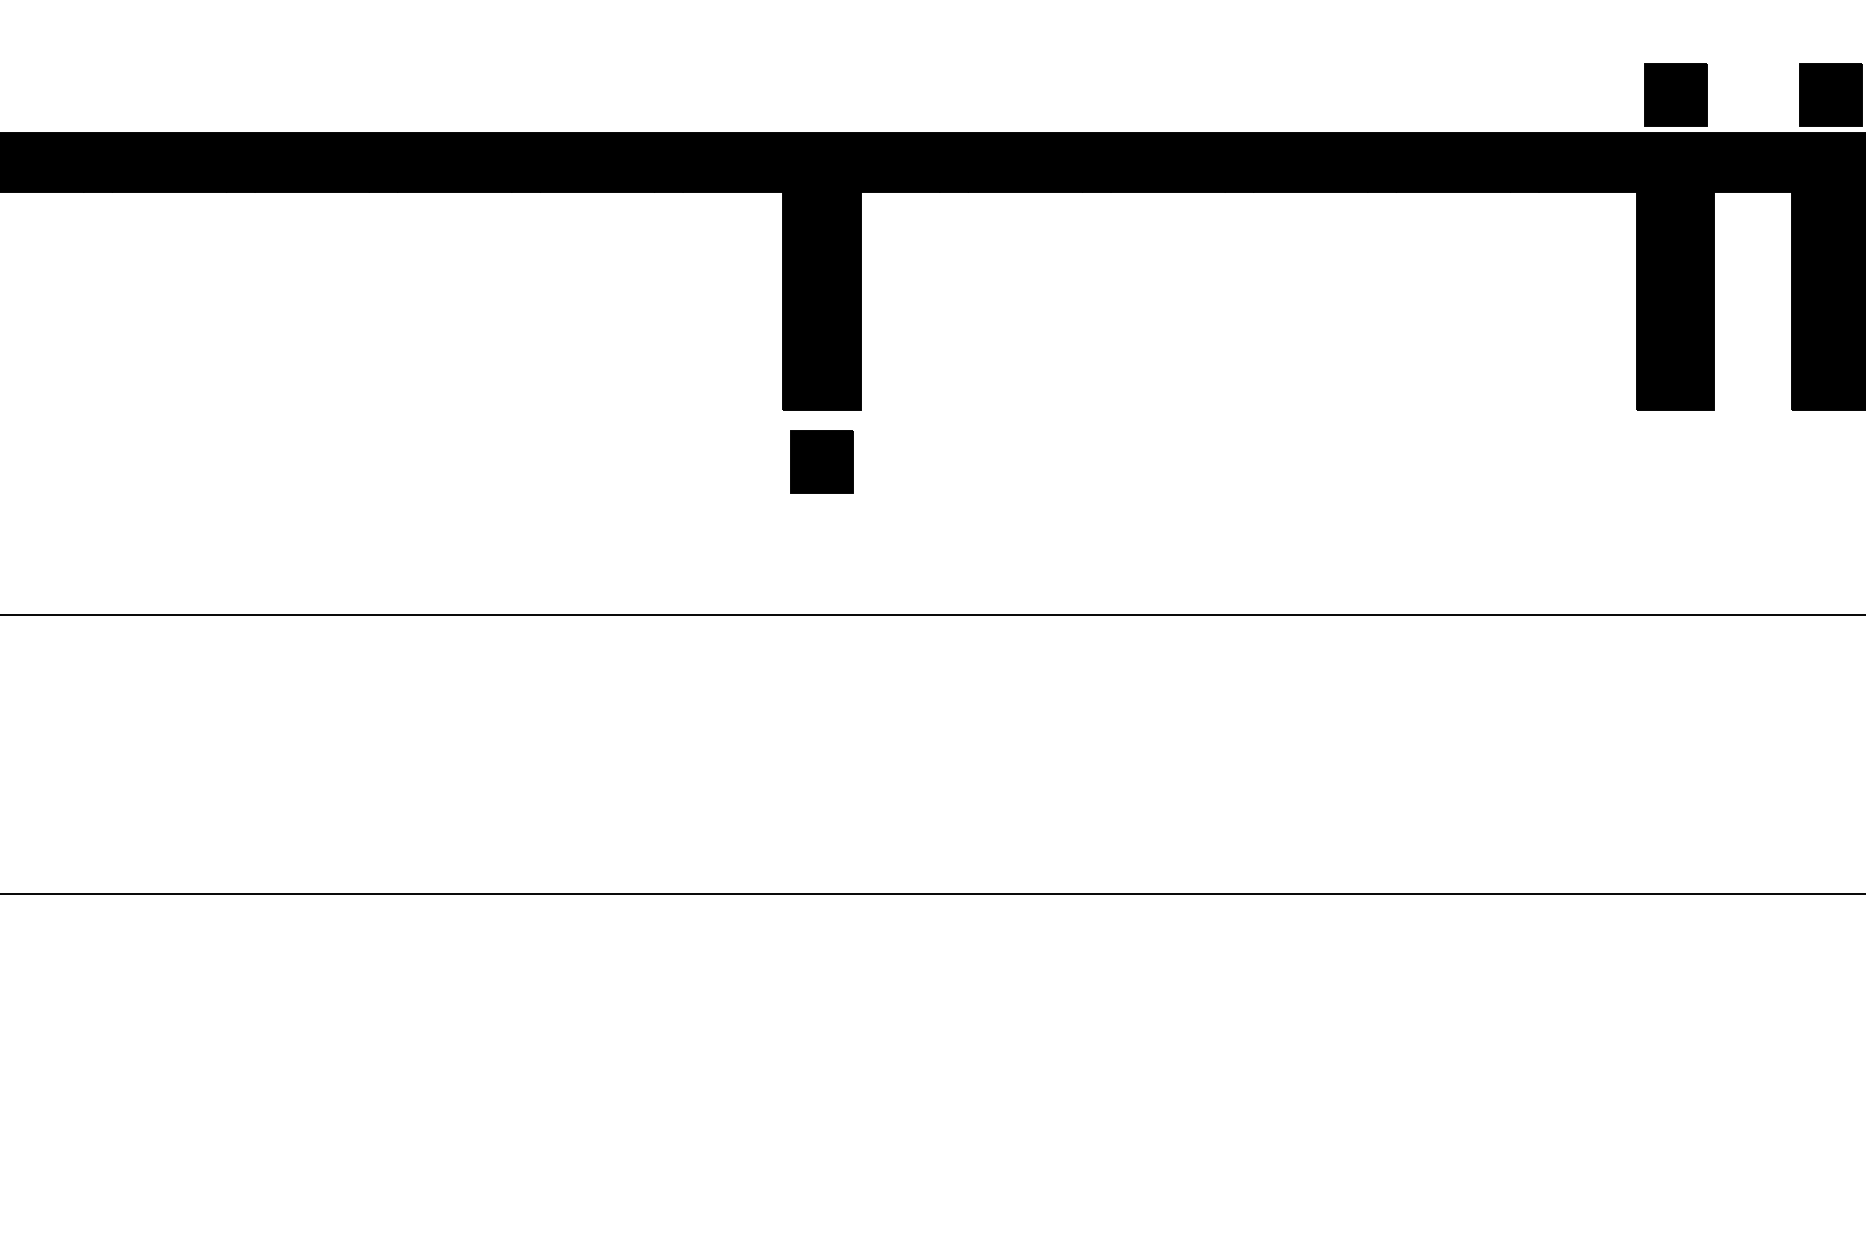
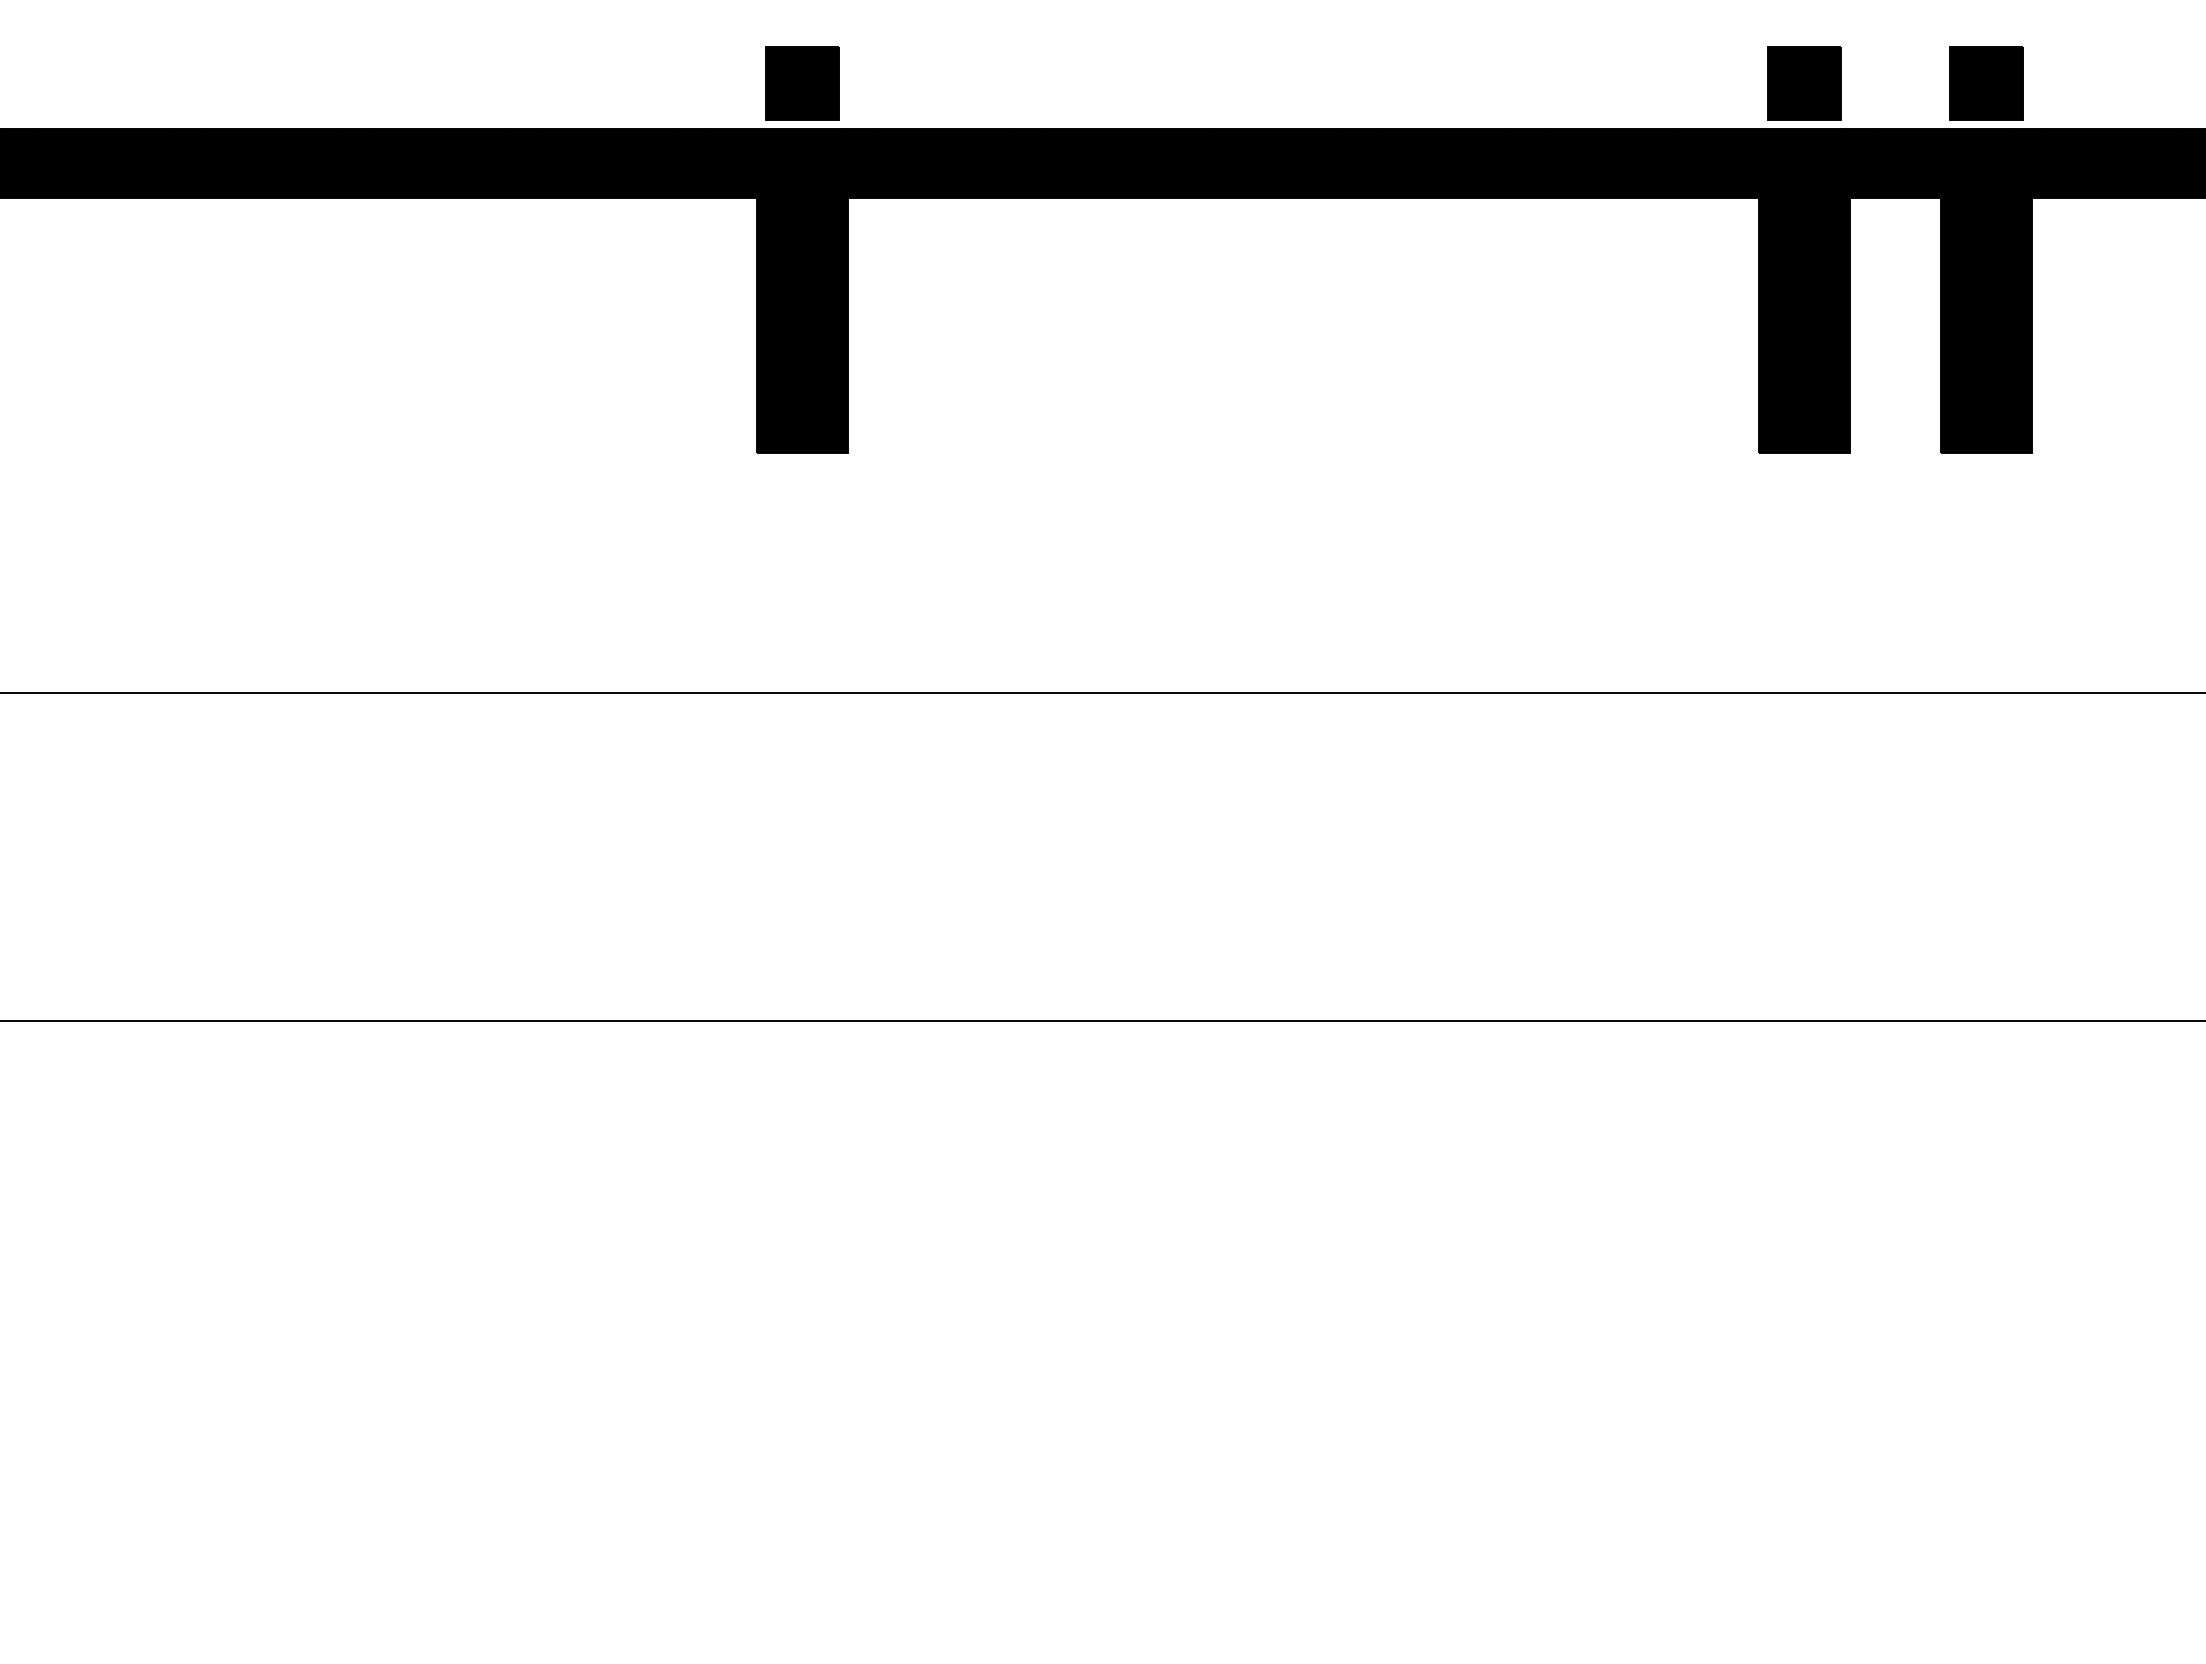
part: (821, 462) -> (802, 83), moved

